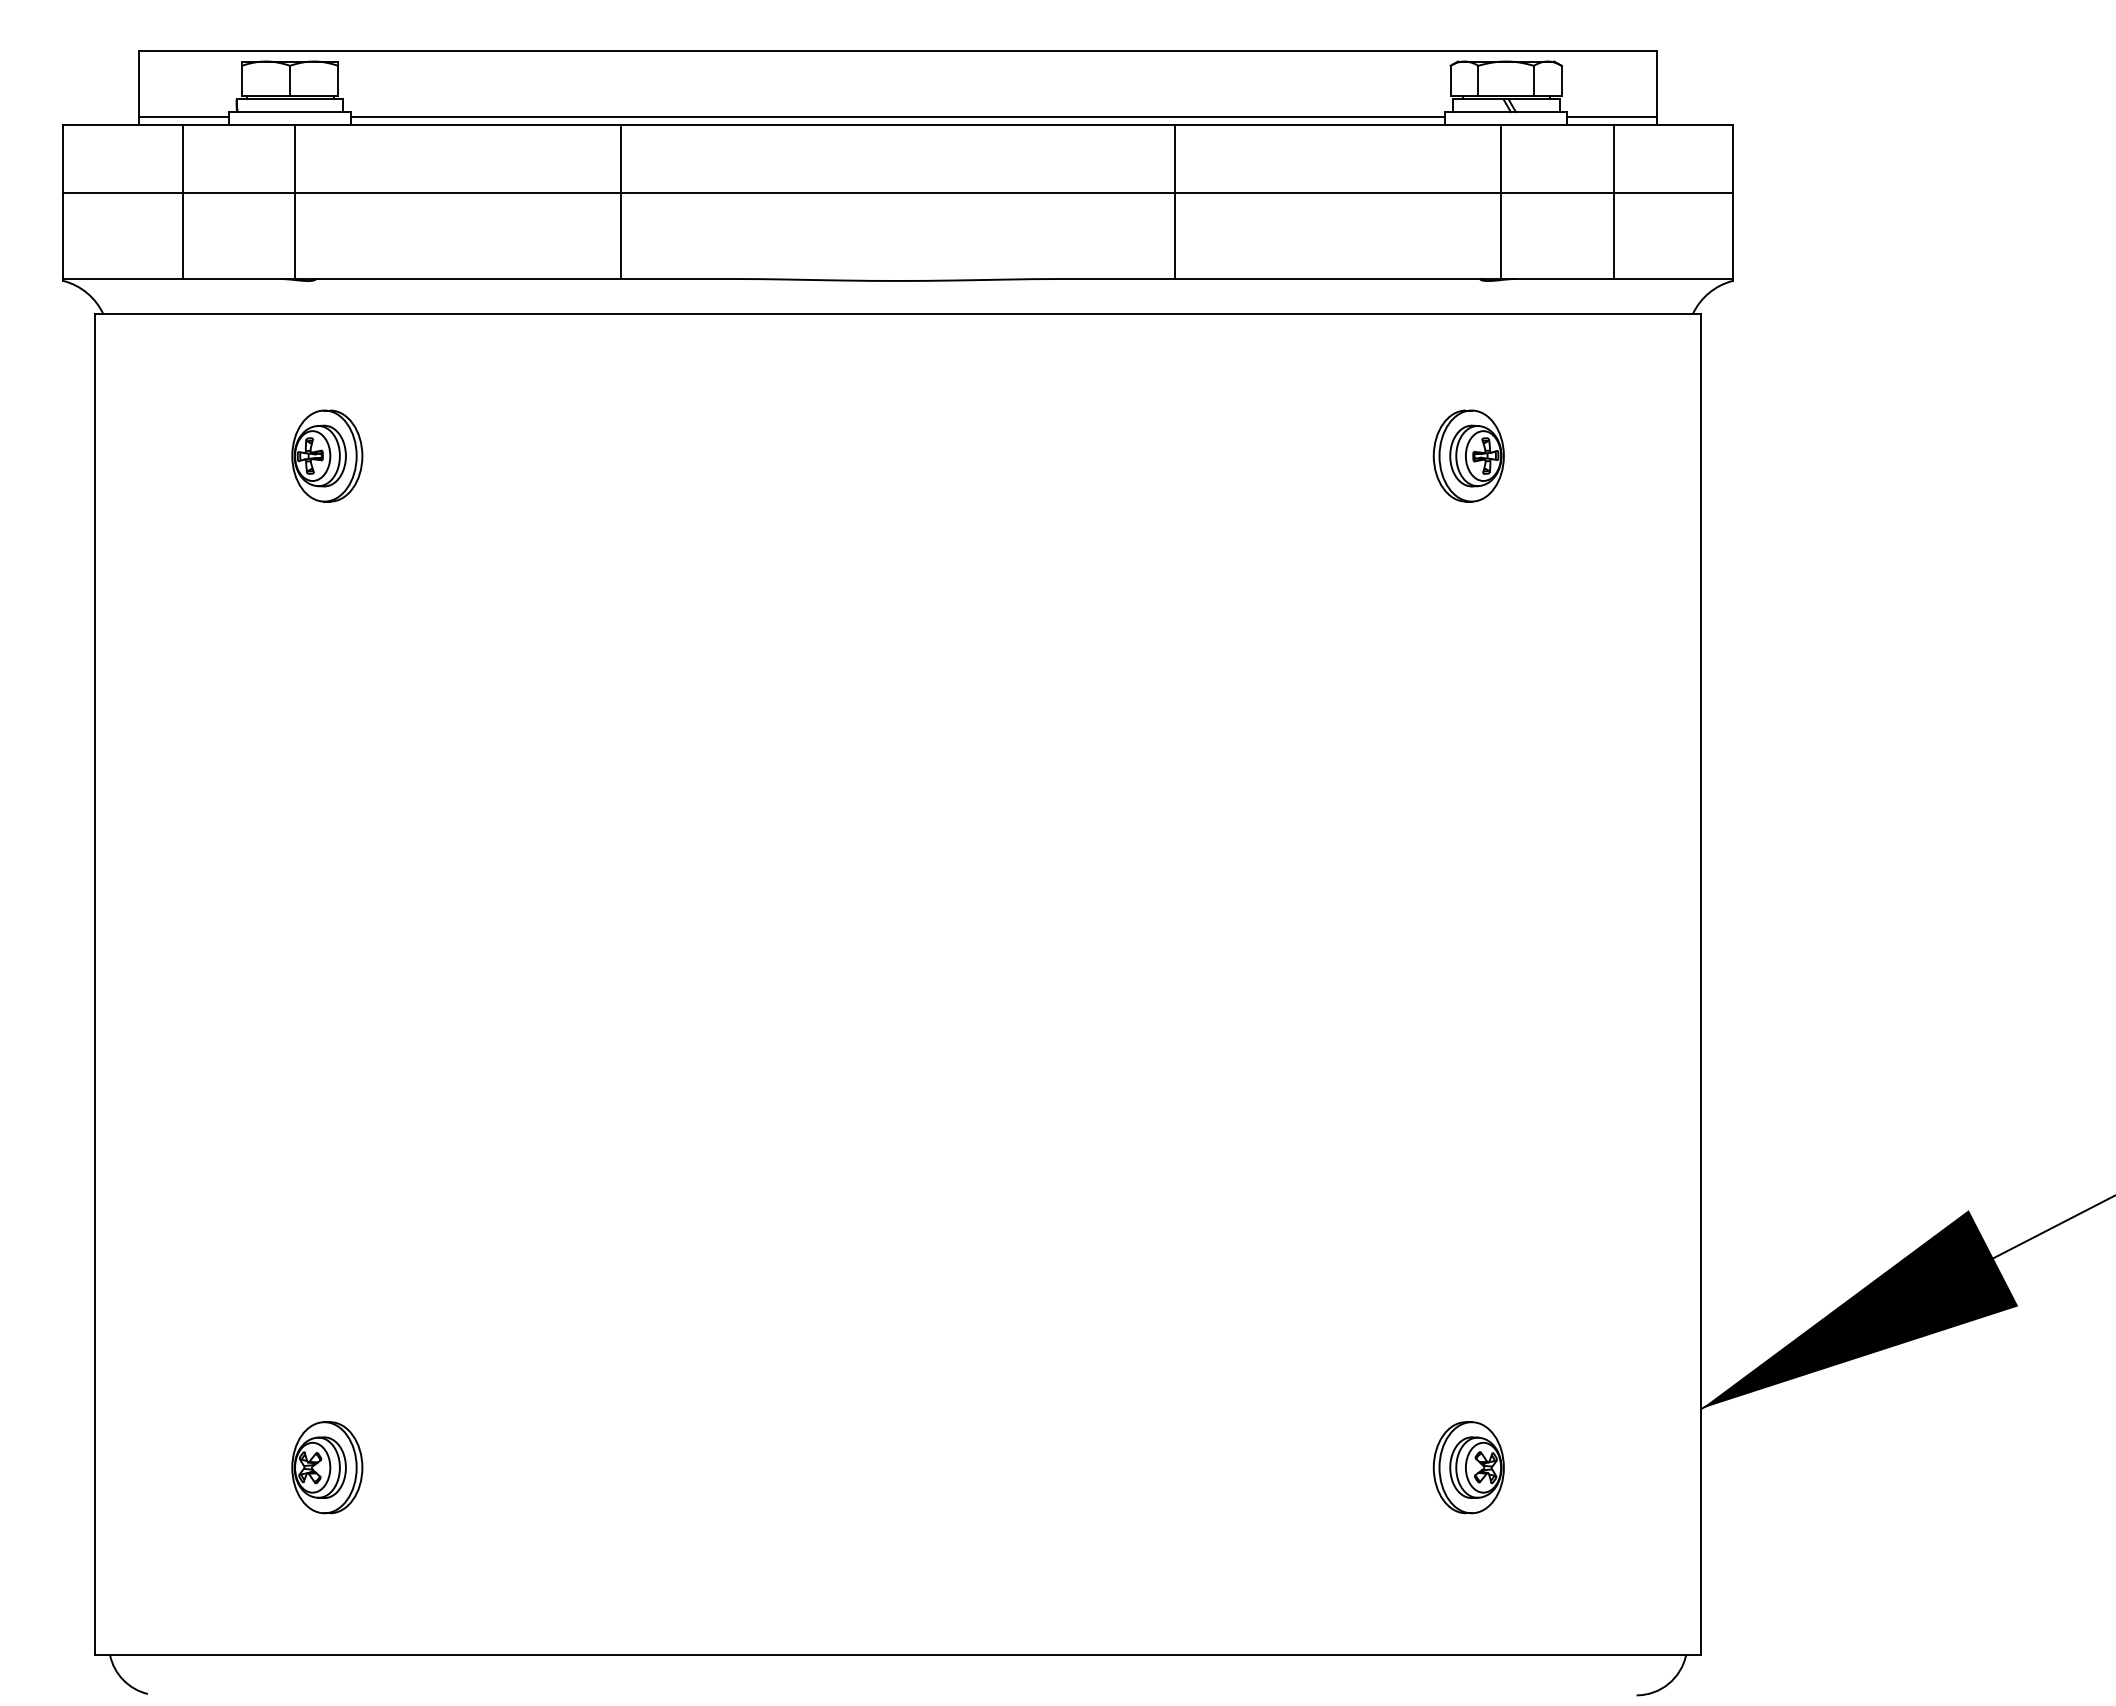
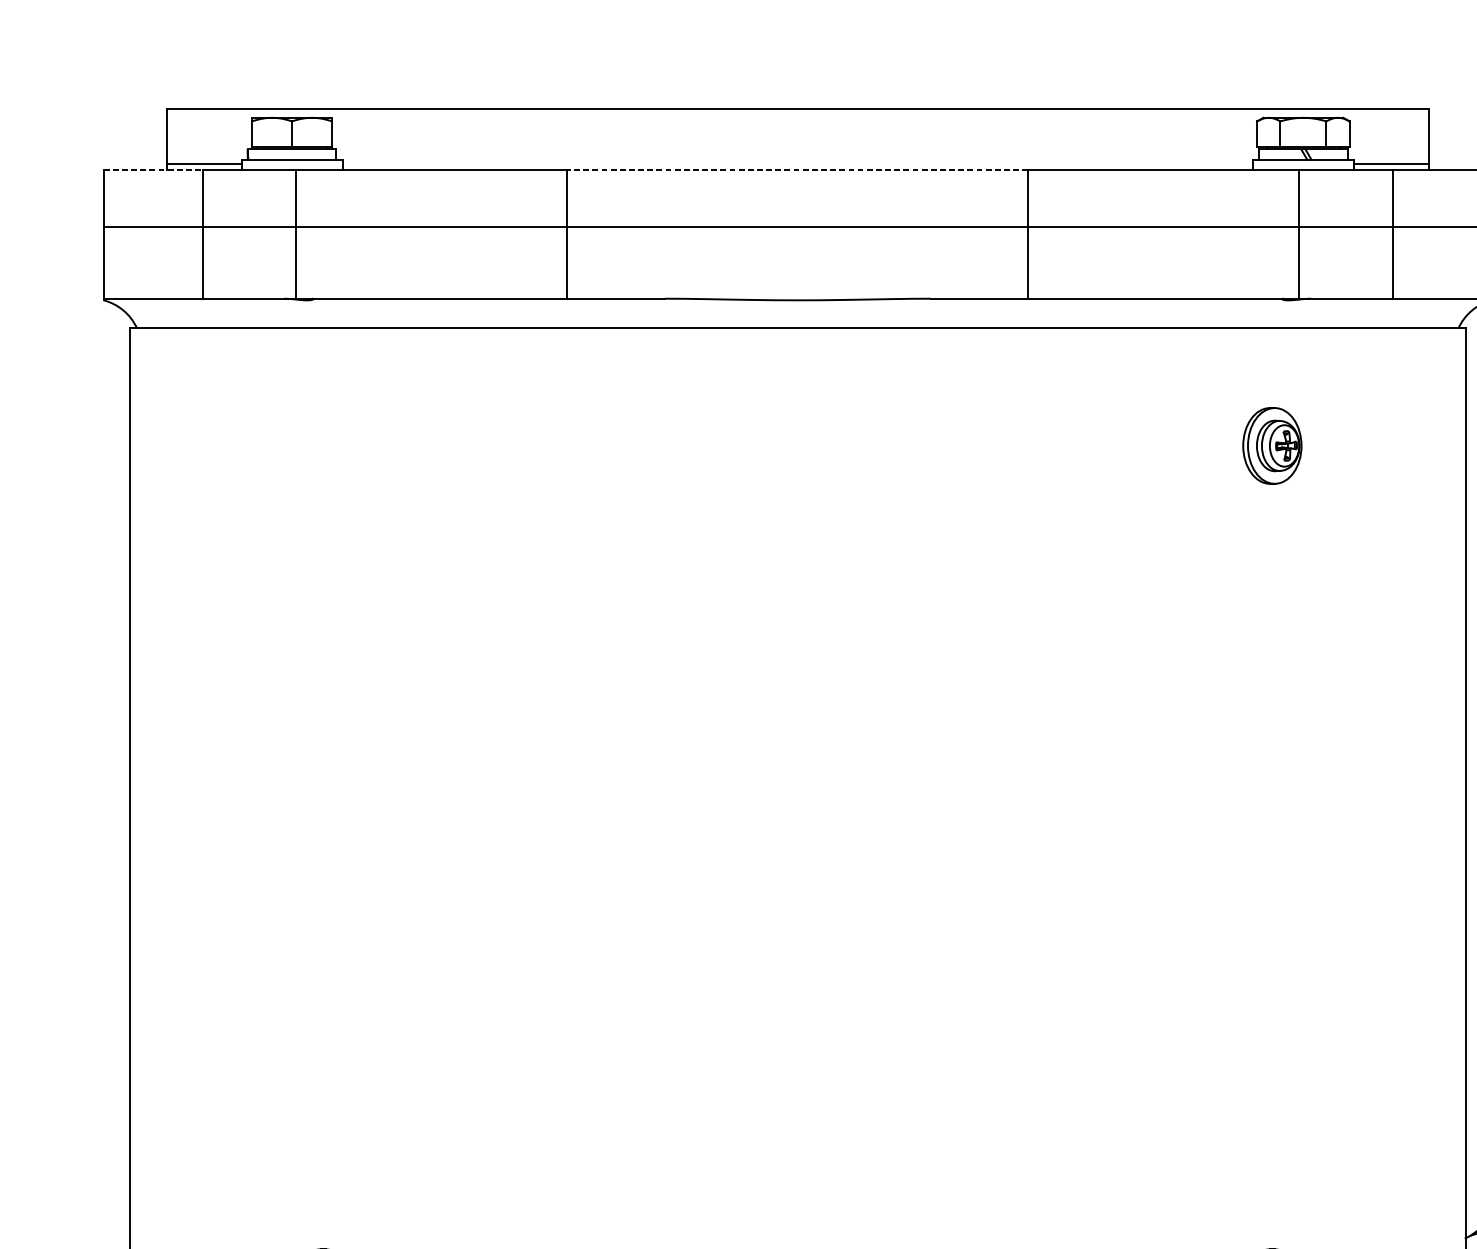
line: (897, 116) -> (797, 163), removed
line: (122, 124) -> (152, 170), solid -> dashed
line: (897, 124) -> (797, 170), solid -> dashed
part: (327, 455) -> (323, 445), removed

